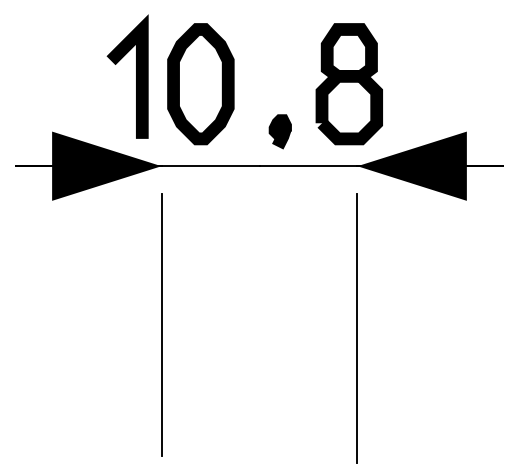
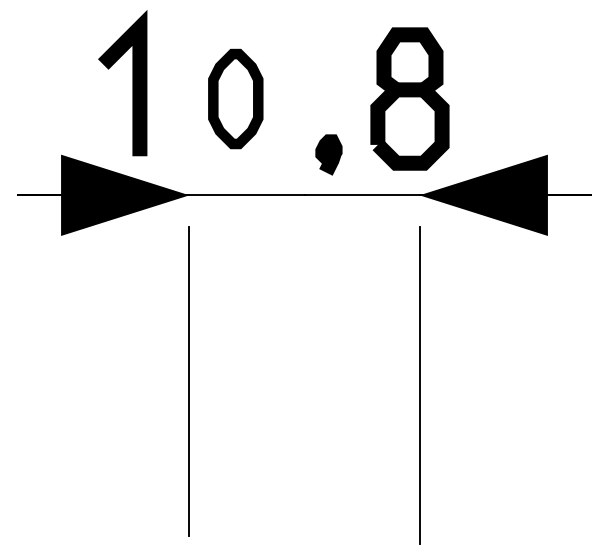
line: (135, 76) -> (132, 83), moved
part: (200, 83) -> (235, 98), size x0.7

